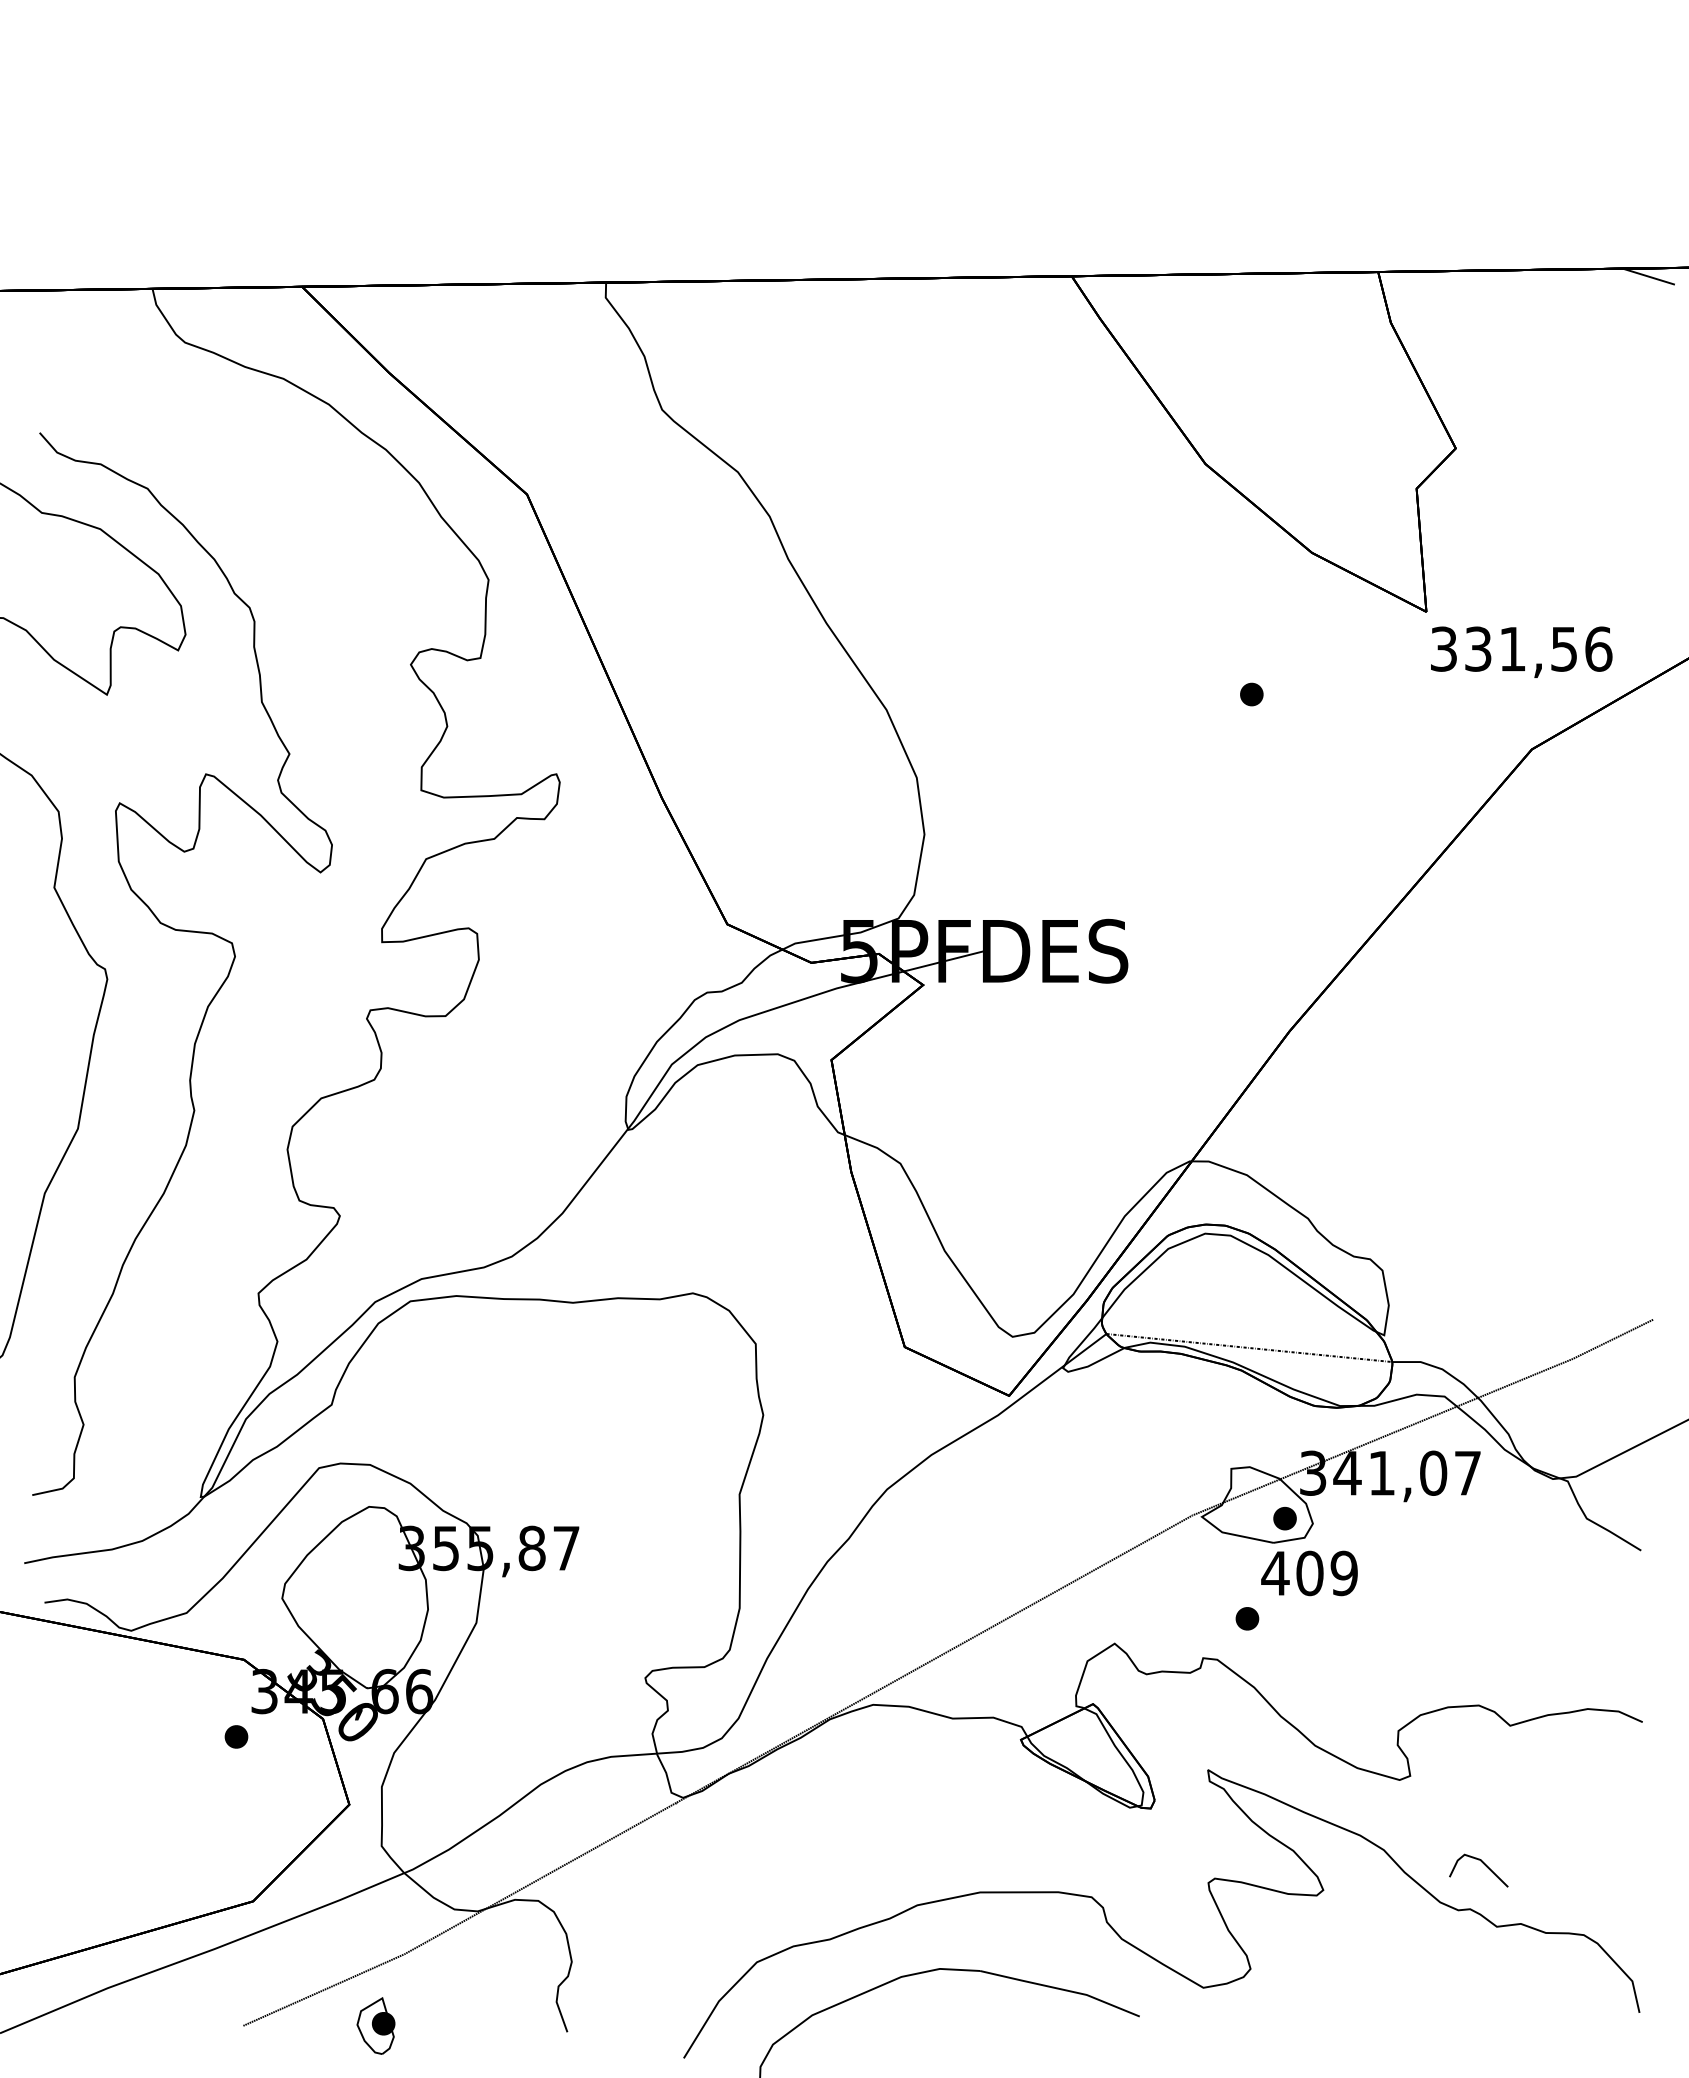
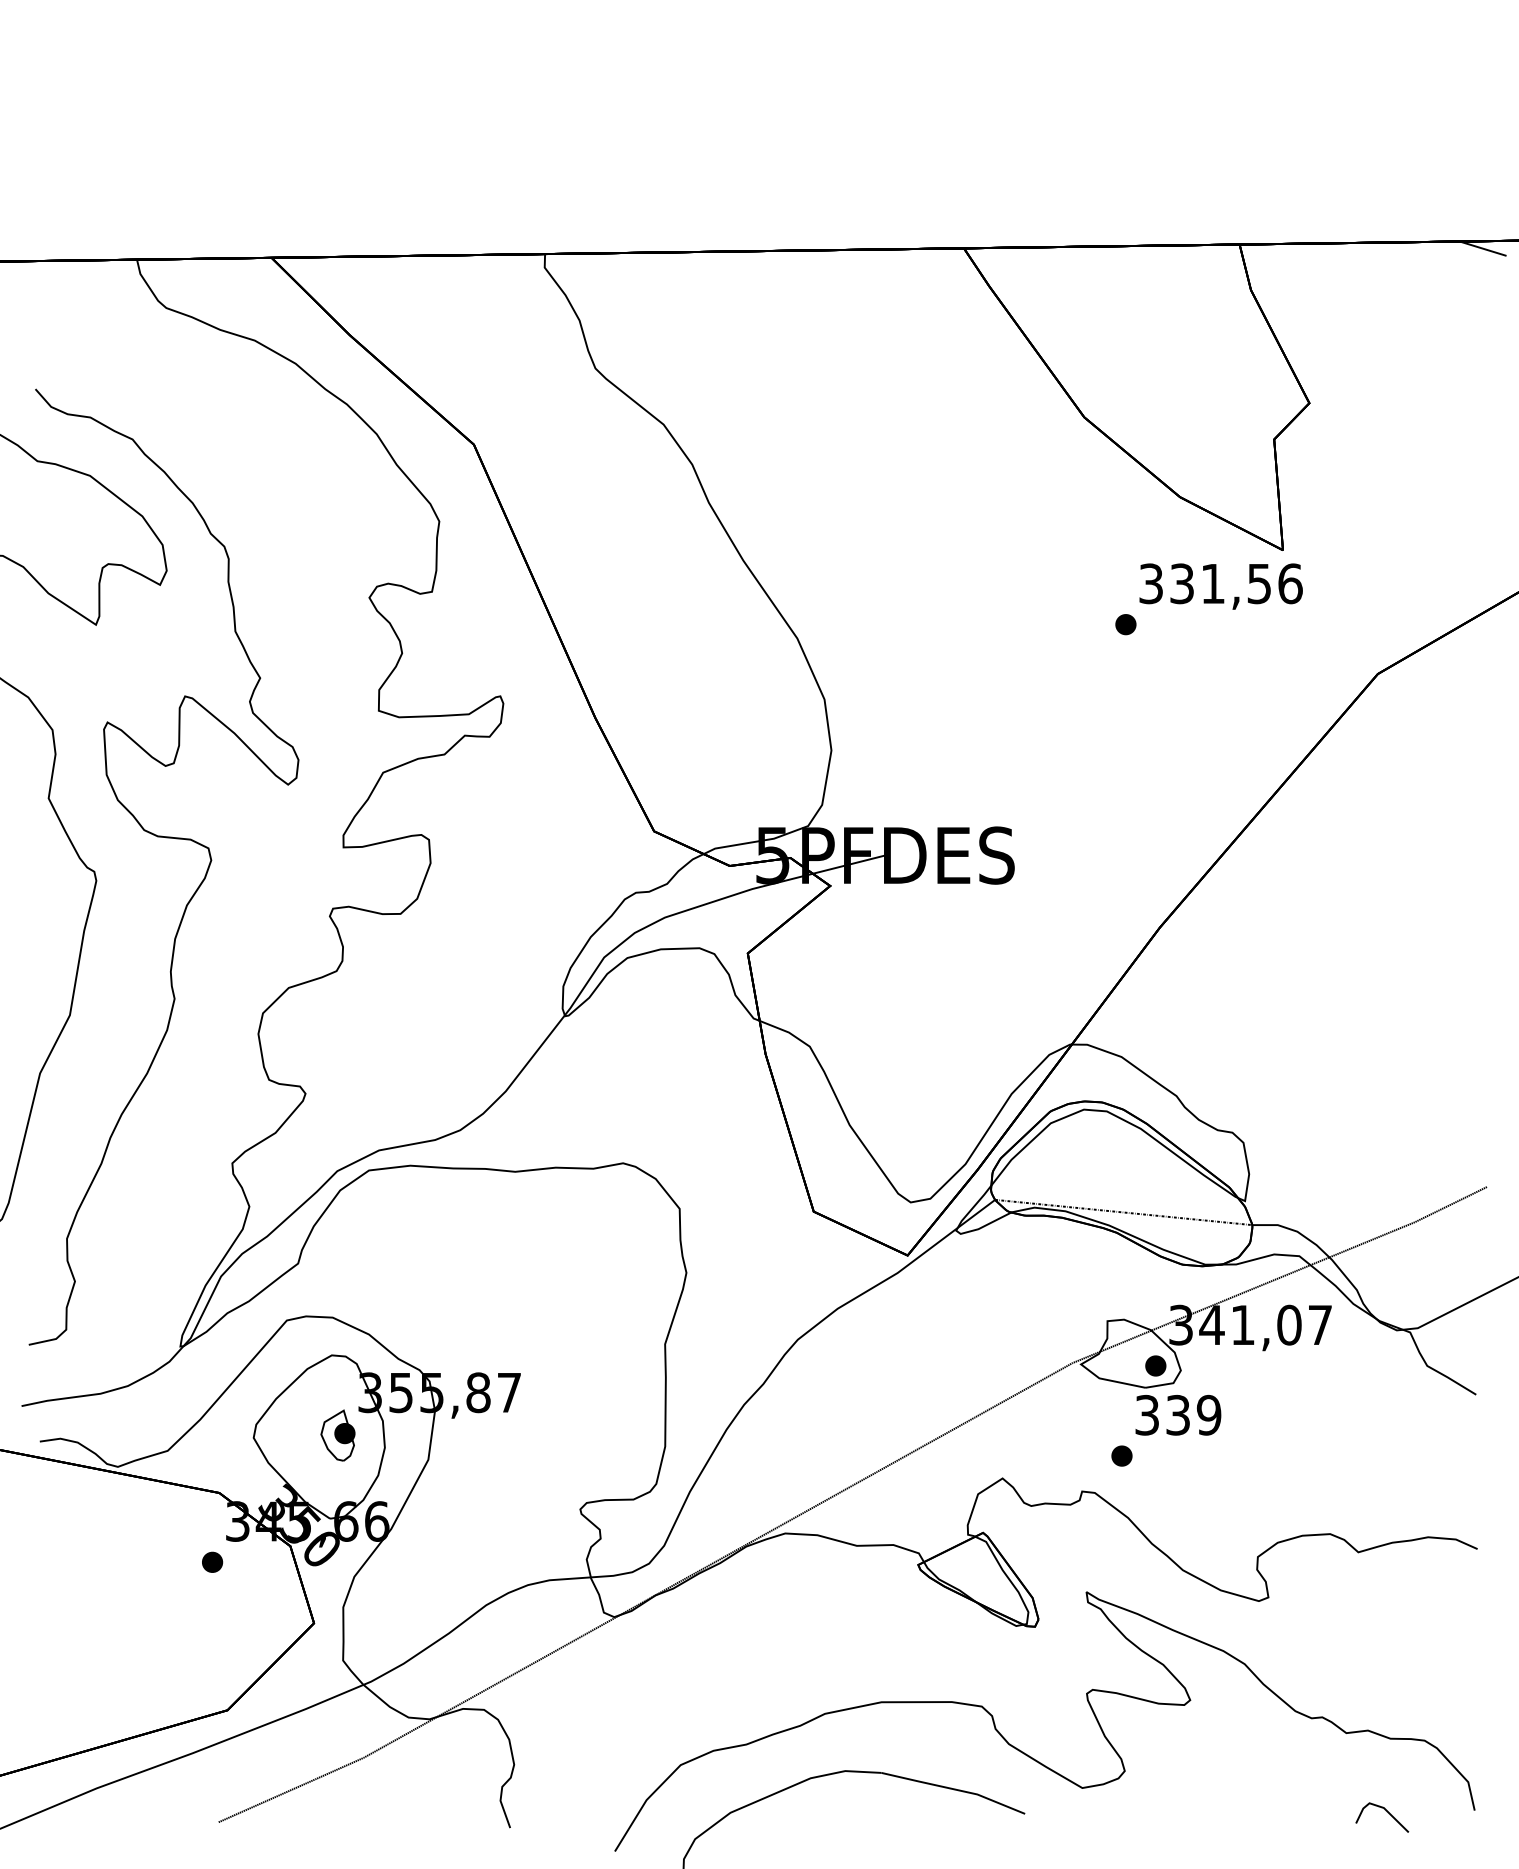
text: (1521, 651) -> (1220, 585), moved
text: (1292, 1573) -> (1162, 1415), 409 -> 339
line: (1483, 1864) -> (1386, 1812), moved
part: (375, 2025) -> (337, 1435), moved

